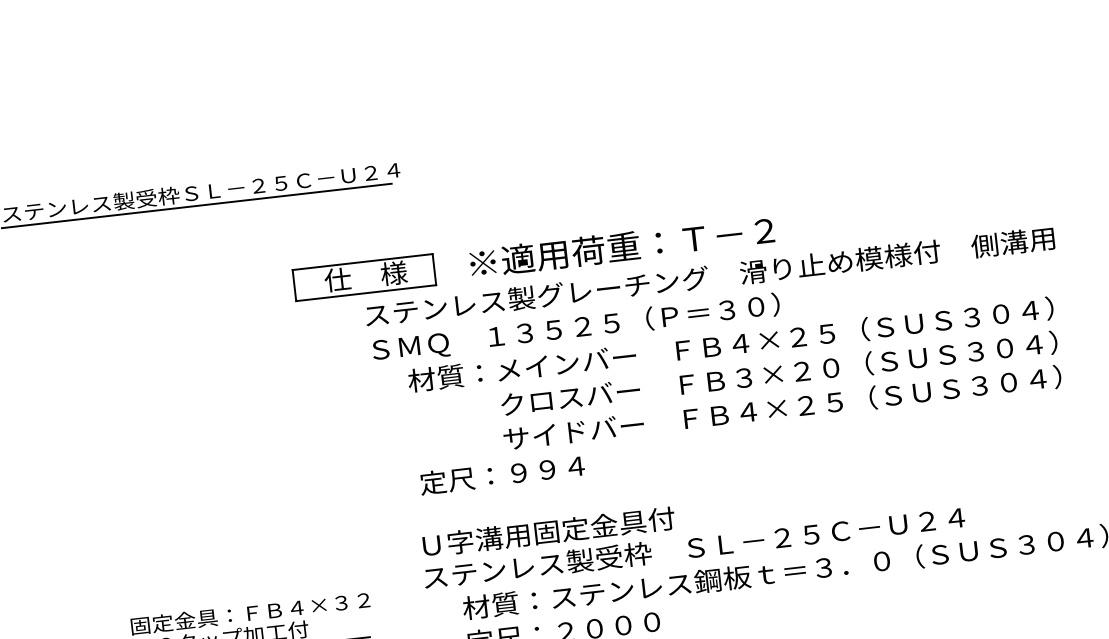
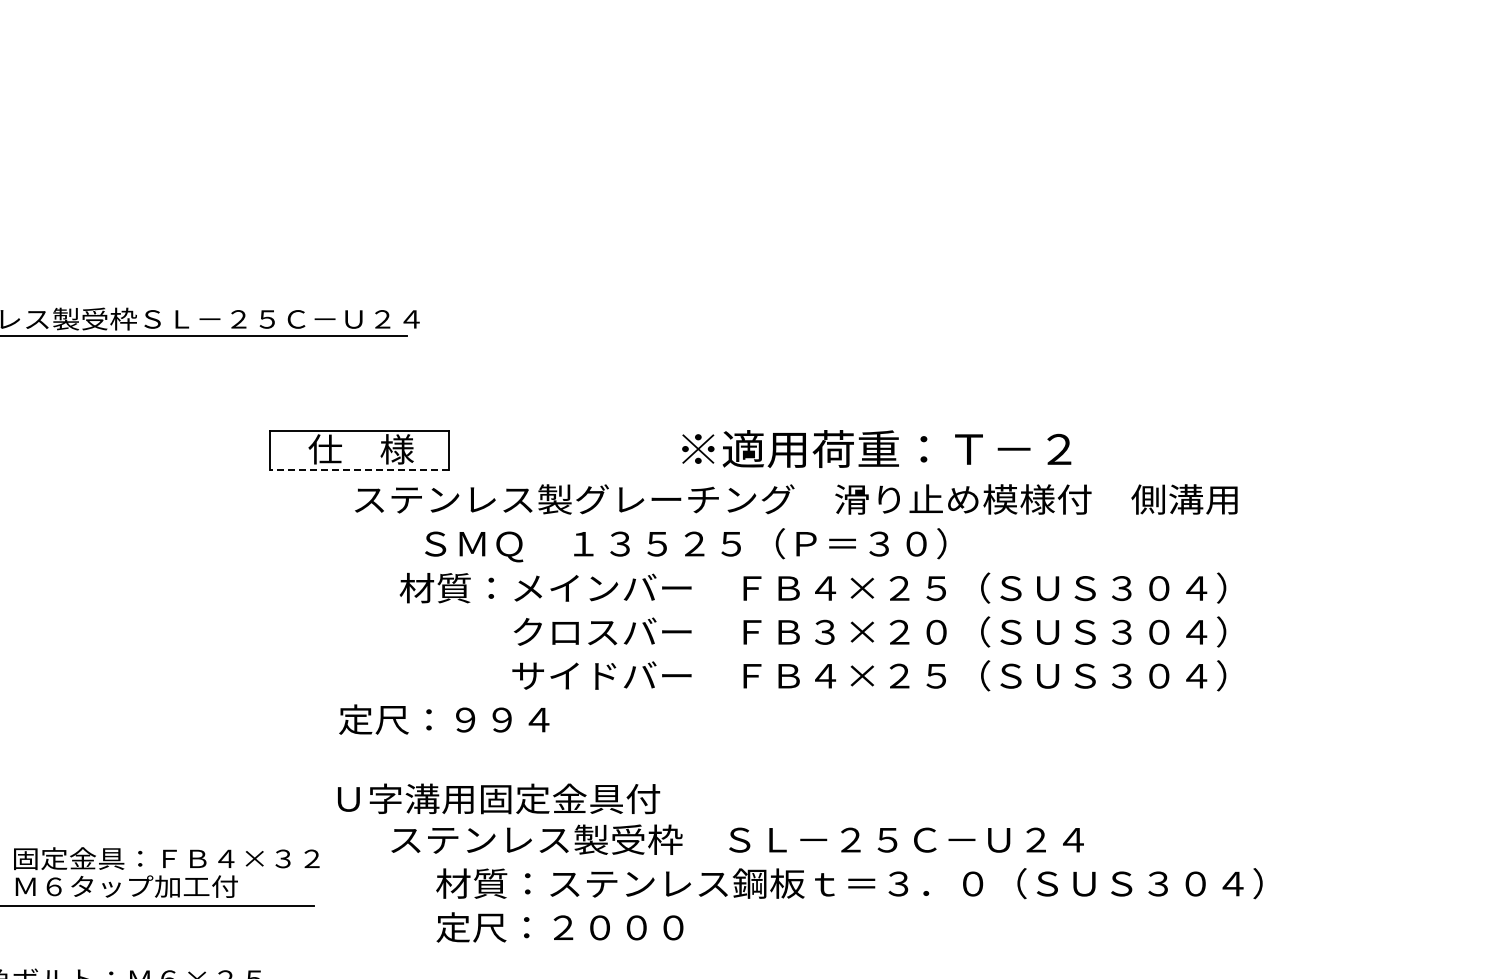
text: (622, 246) -> (876, 448), moved
line: (366, 293) -> (359, 470), solid -> dashed
text: (576, 328) -> (685, 545), moved
text: (502, 474) -> (444, 719), moved
text: (549, 531) -> (499, 798), moved

